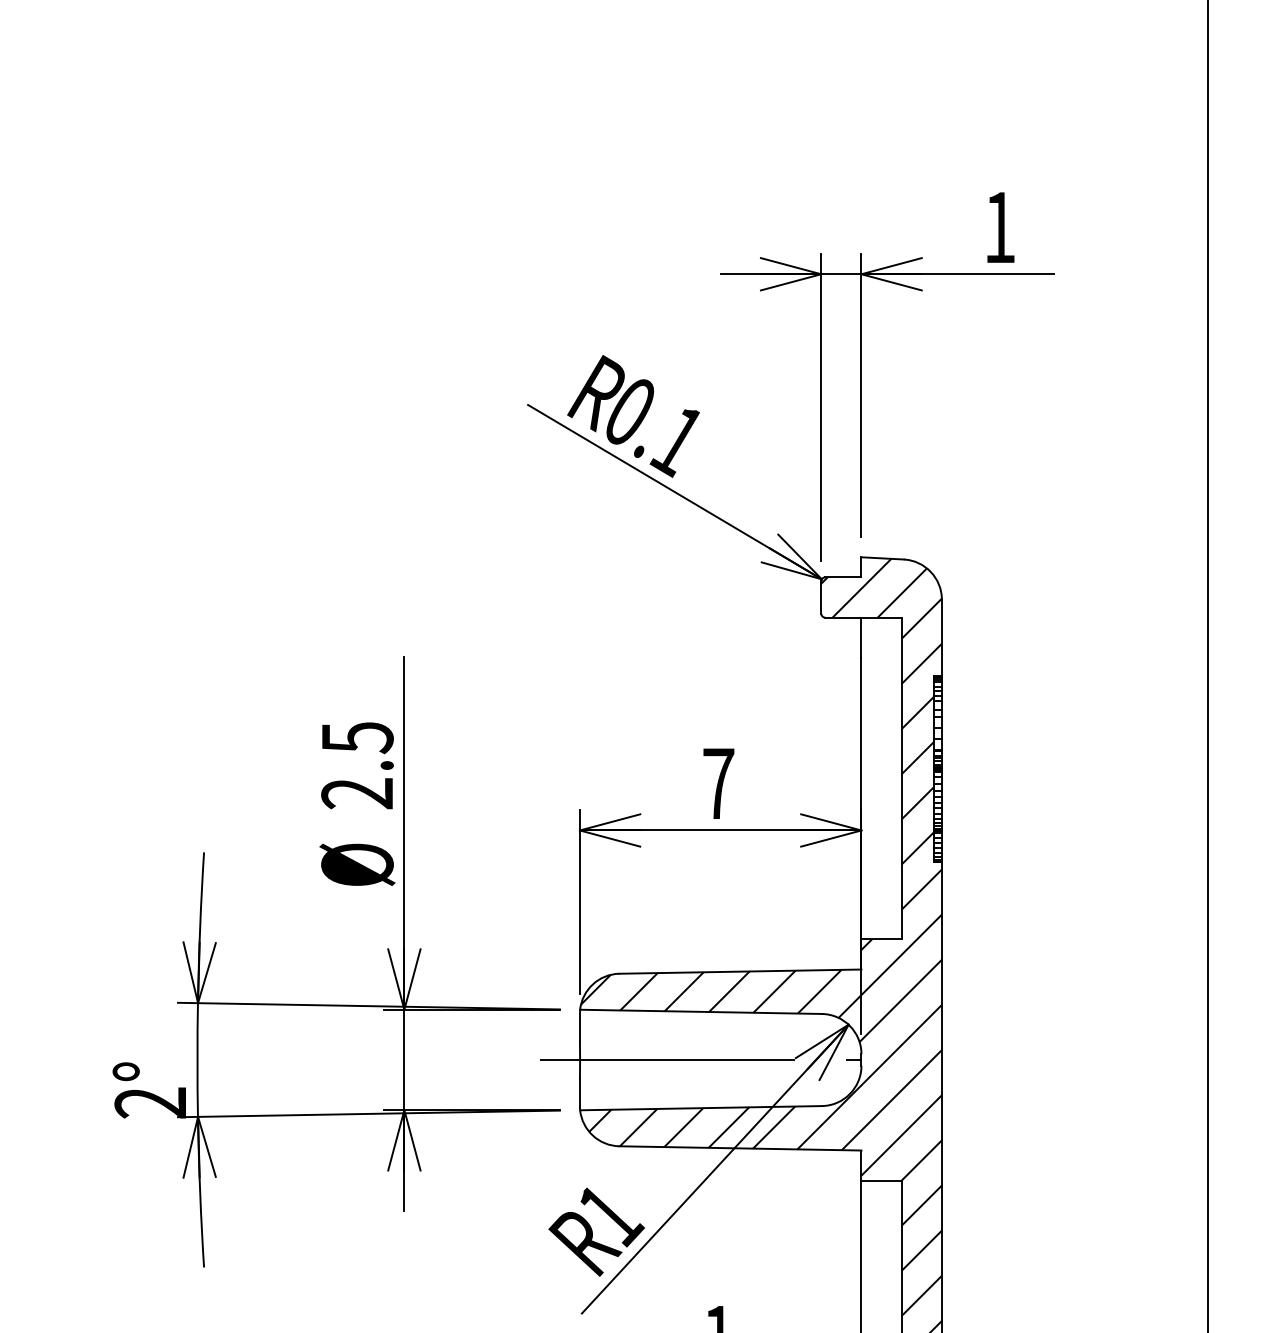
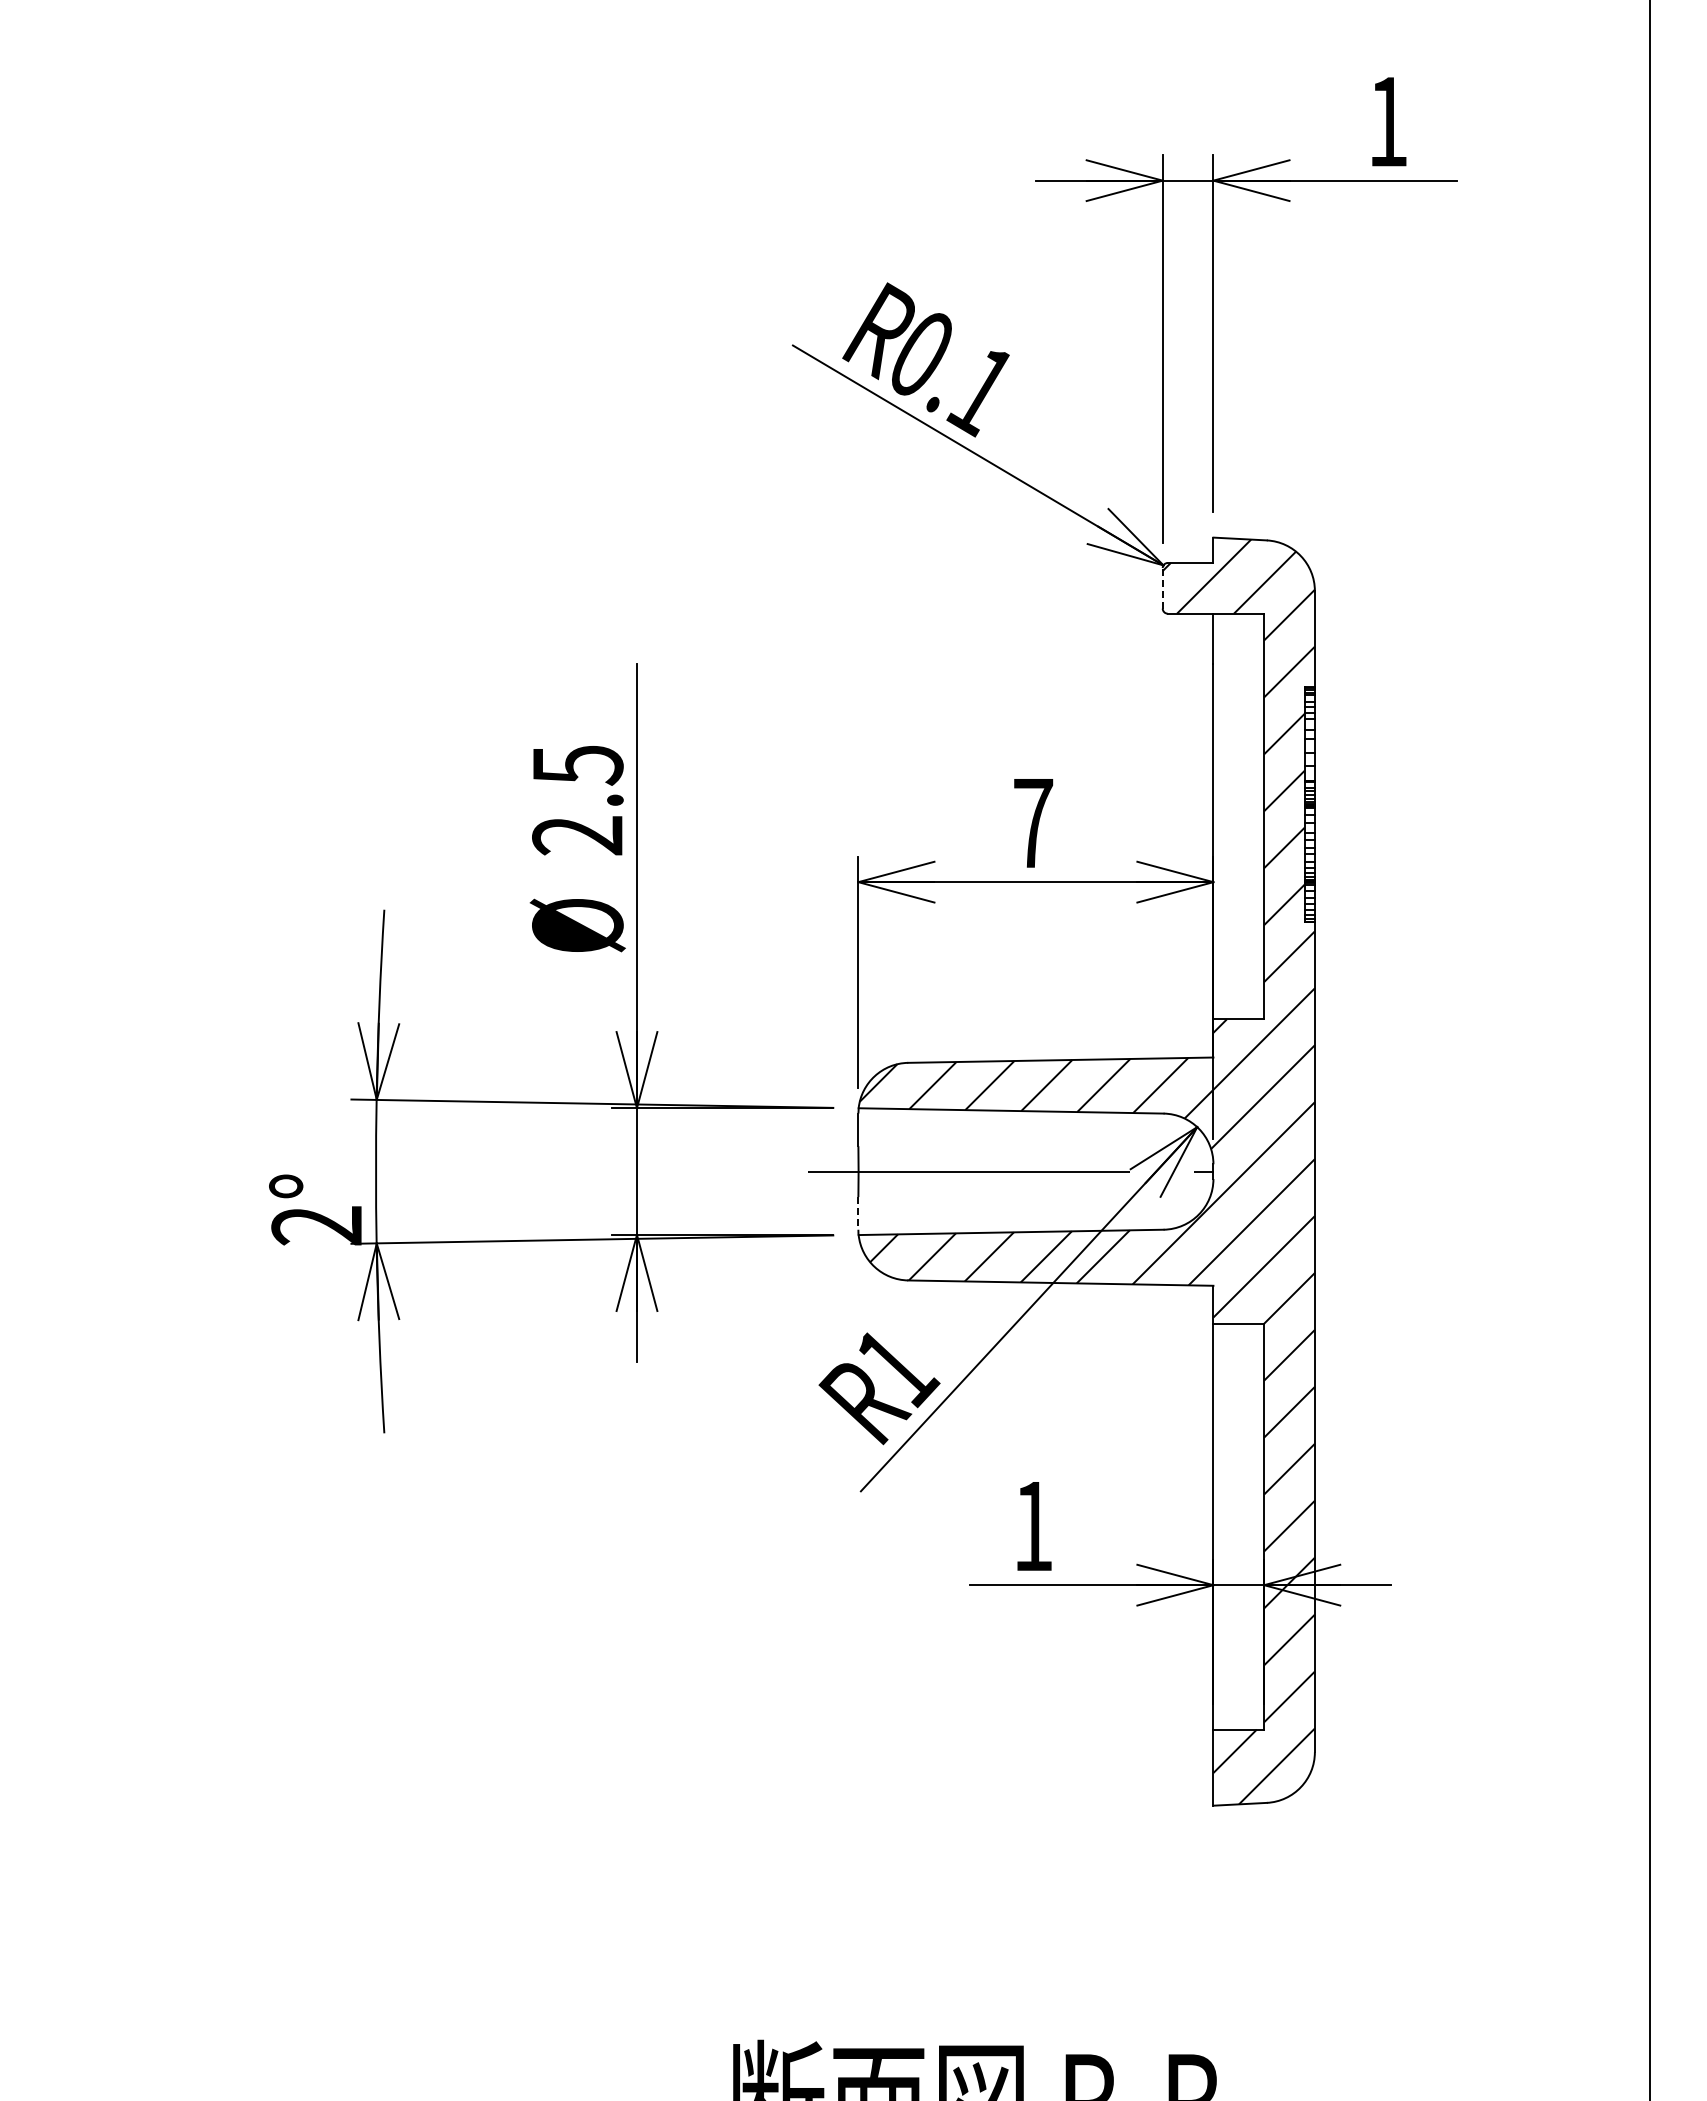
line: (821, 596) -> (1162, 587), solid -> dashed
line: (580, 1093) -> (858, 1213), solid -> dashed

